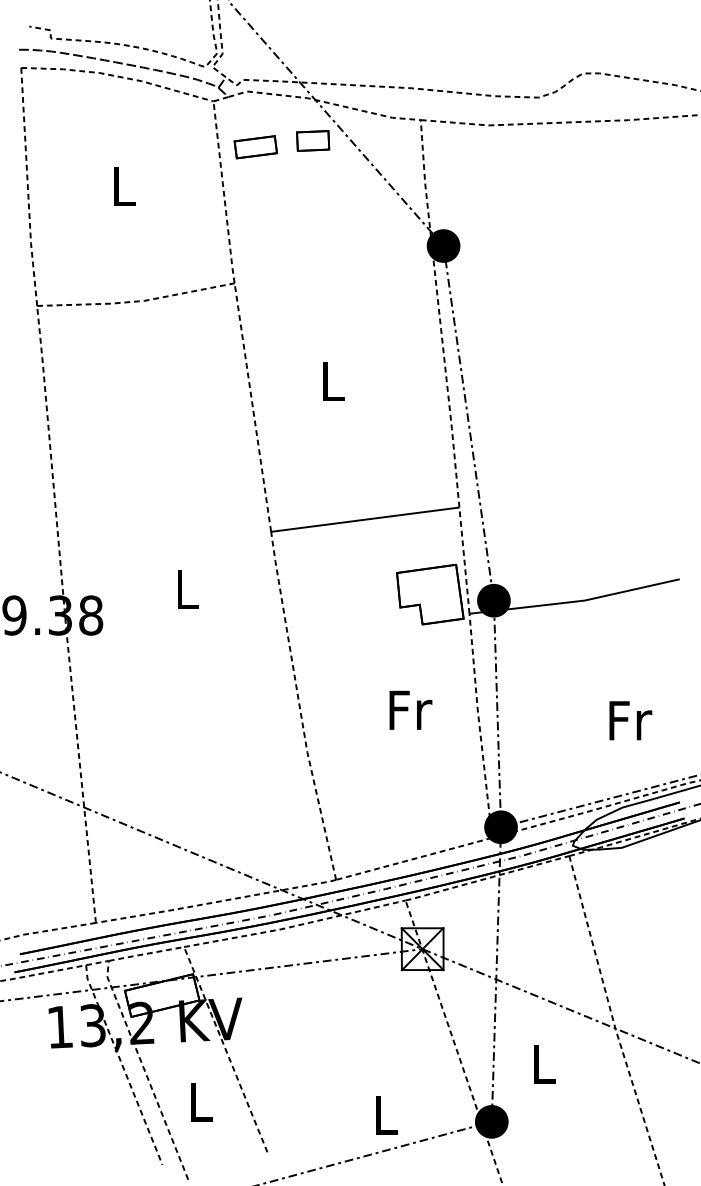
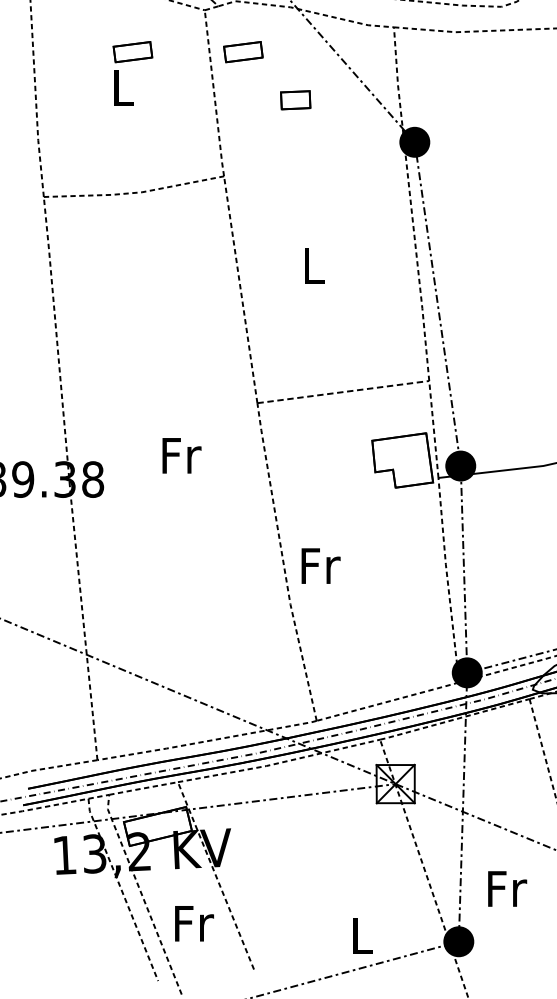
part: (313, 140) -> (296, 99), moved
part: (134, 147) -> (132, 52), added
line: (365, 519) -> (343, 391), solid -> dashed
text: (188, 589) -> (181, 455), L -> Fr
text: (410, 709) -> (320, 565), moved
text: (545, 1063) -> (507, 888), L -> Fr
text: (202, 1101) -> (194, 923), L -> Fr

